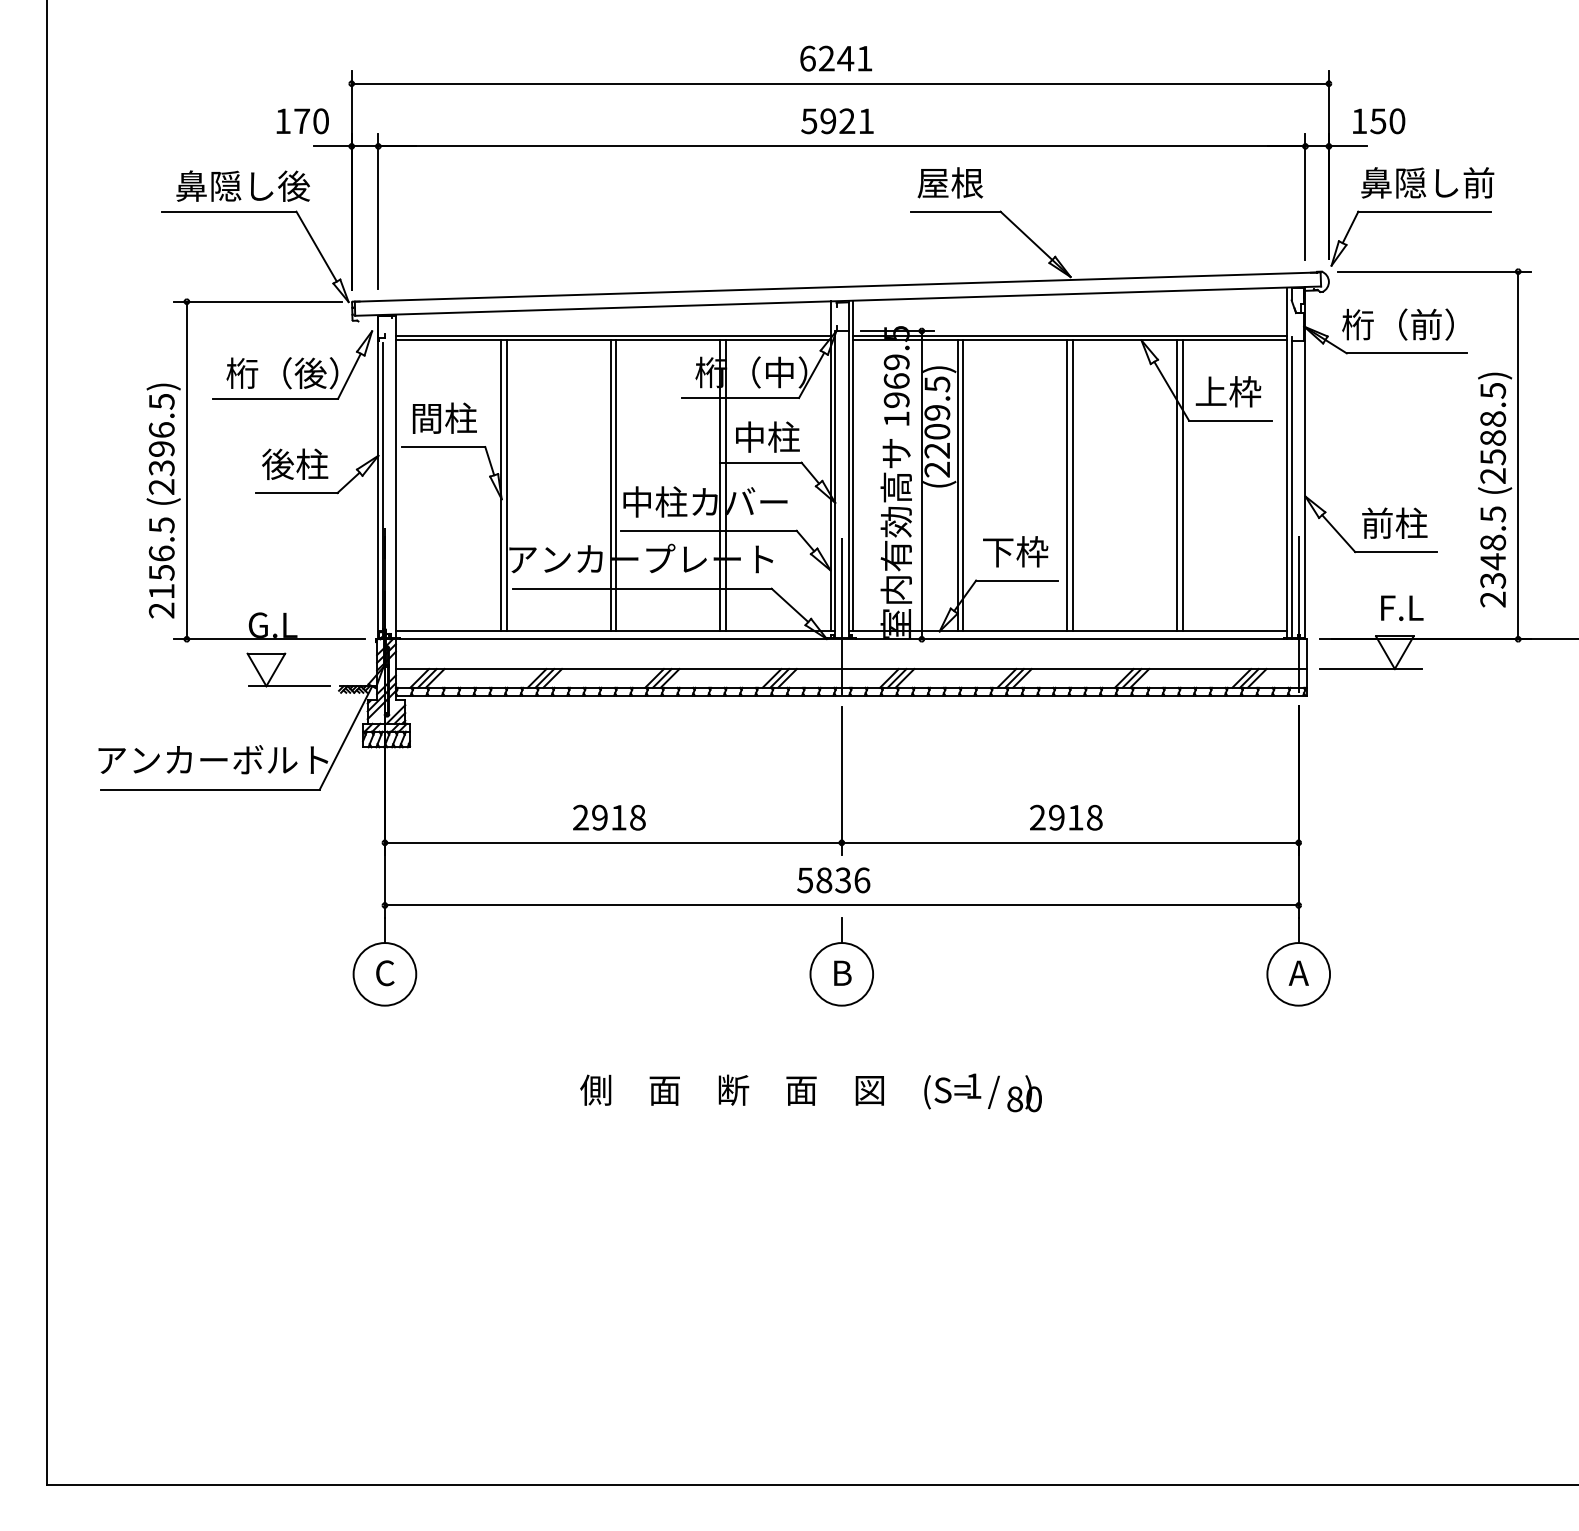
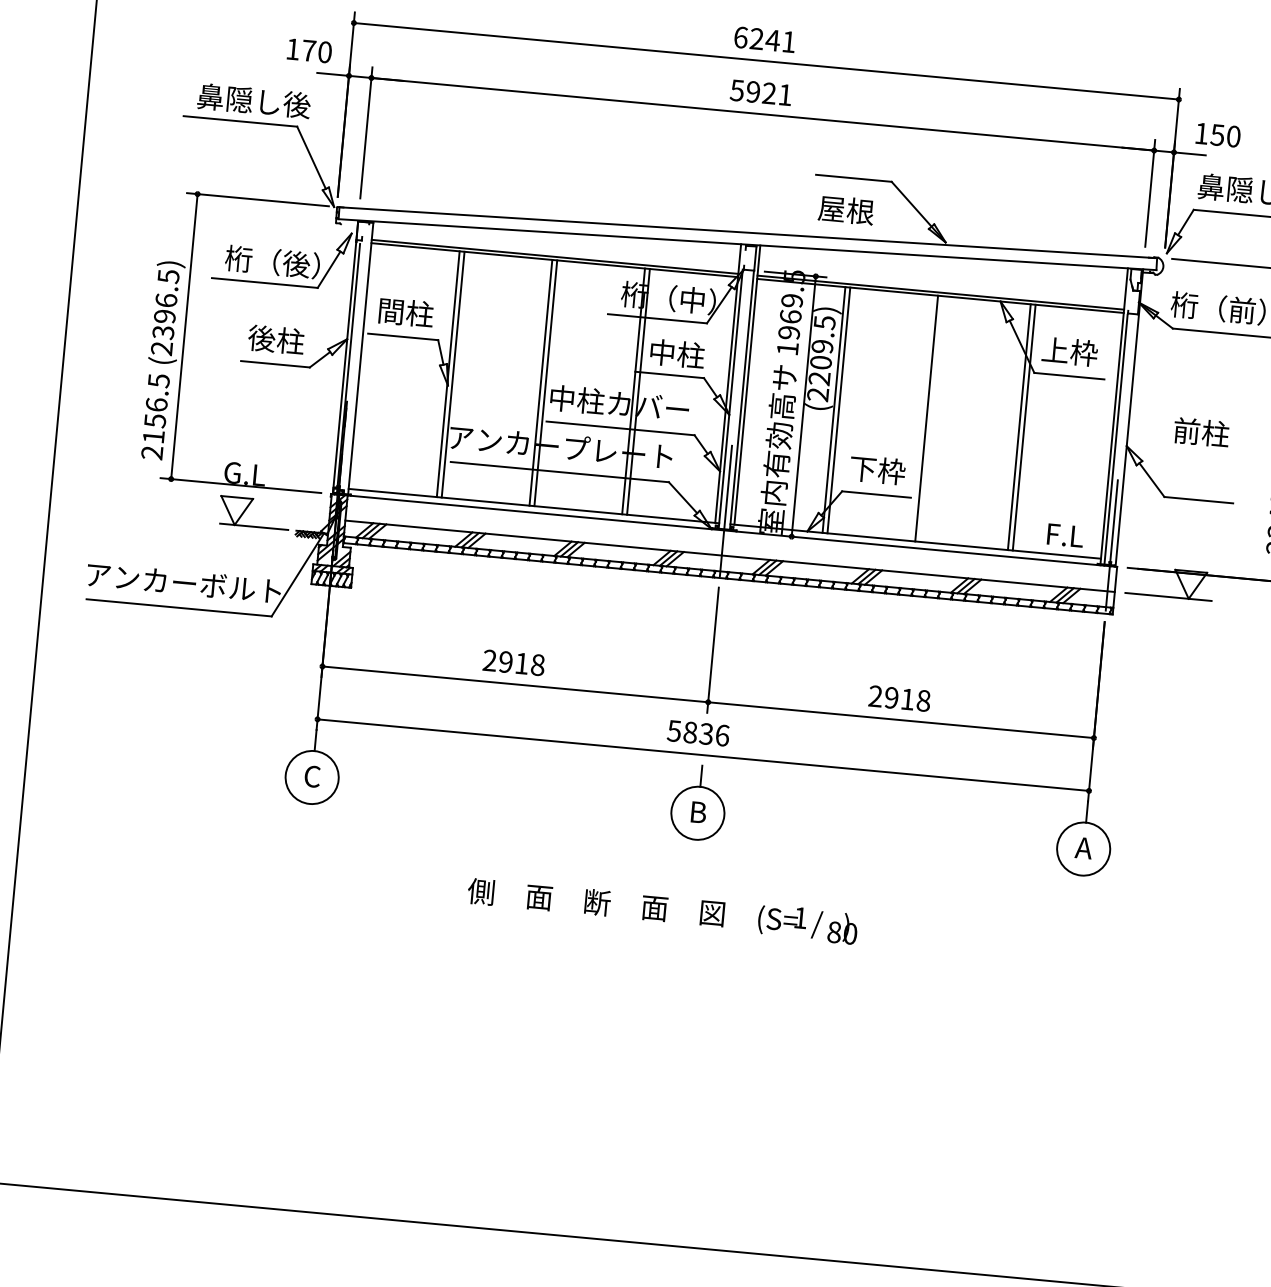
text: (950, 182) -> (846, 209), moved
line: (1073, 485) -> (931, 418), removed
text: (1394, 522) -> (1201, 431), moved
text: (1402, 607) -> (1065, 535), moved

